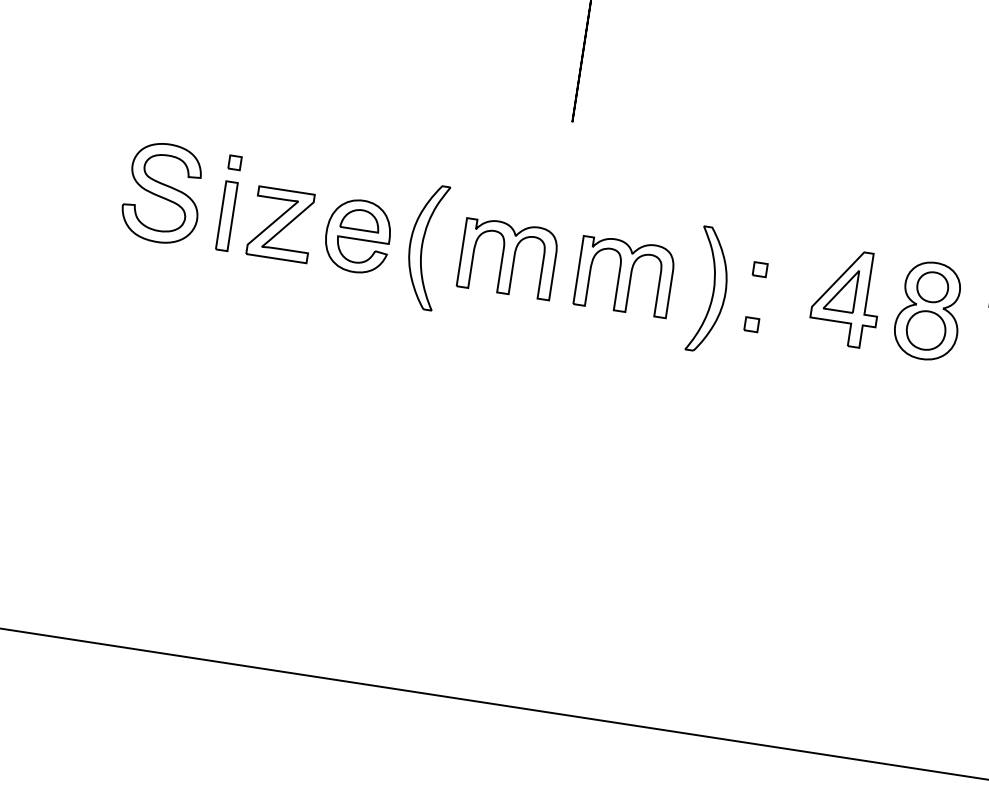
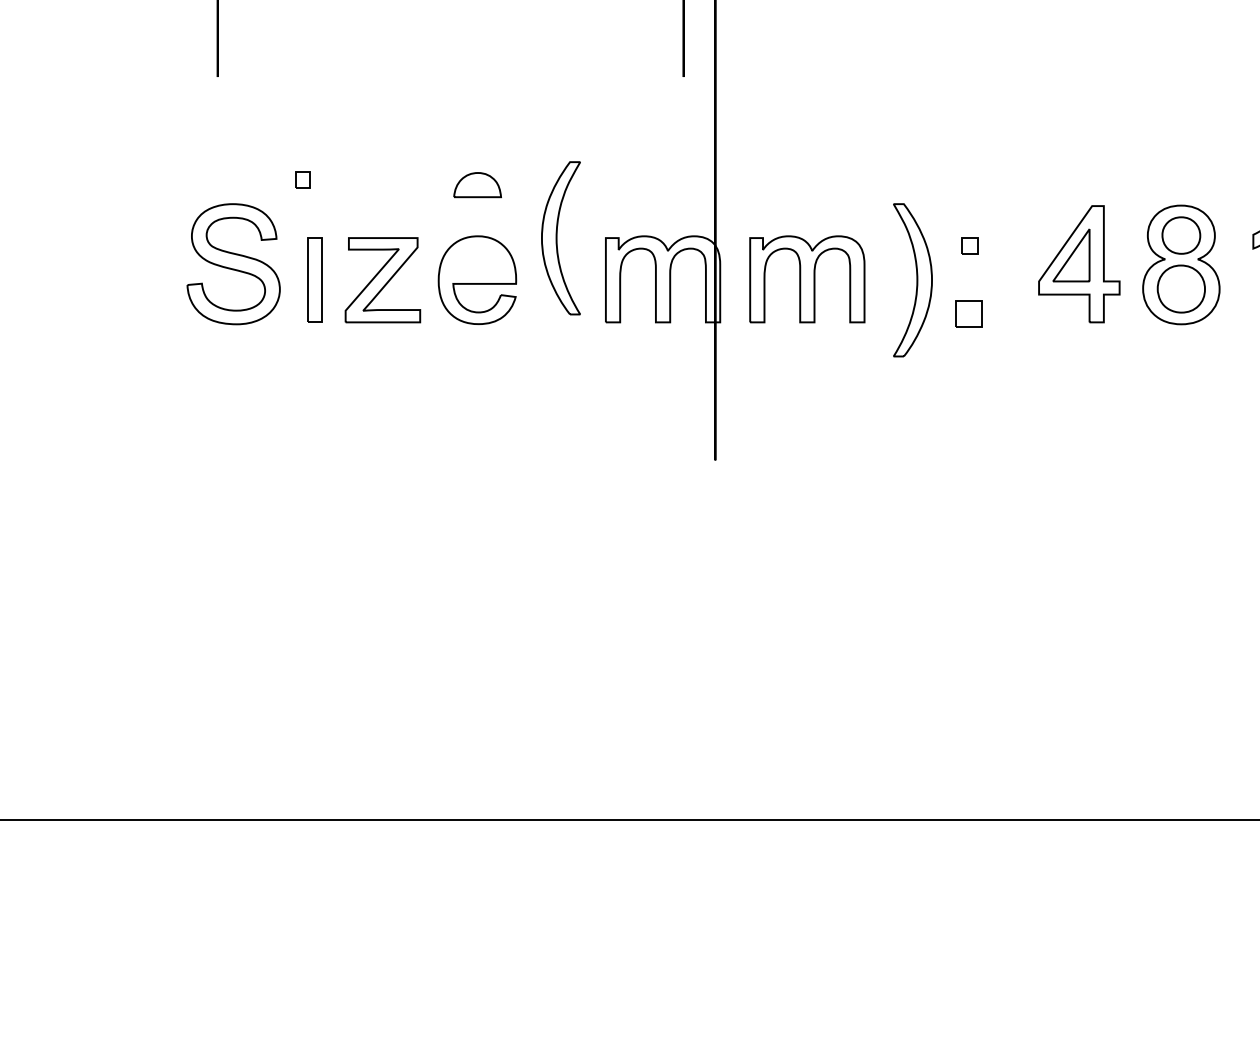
part: (234, 162) -> (302, 179), moved
part: (360, 220) -> (477, 185), moved
part: (425, 246) -> (560, 238), moved
part: (751, 324) -> (969, 313), size x1.6

